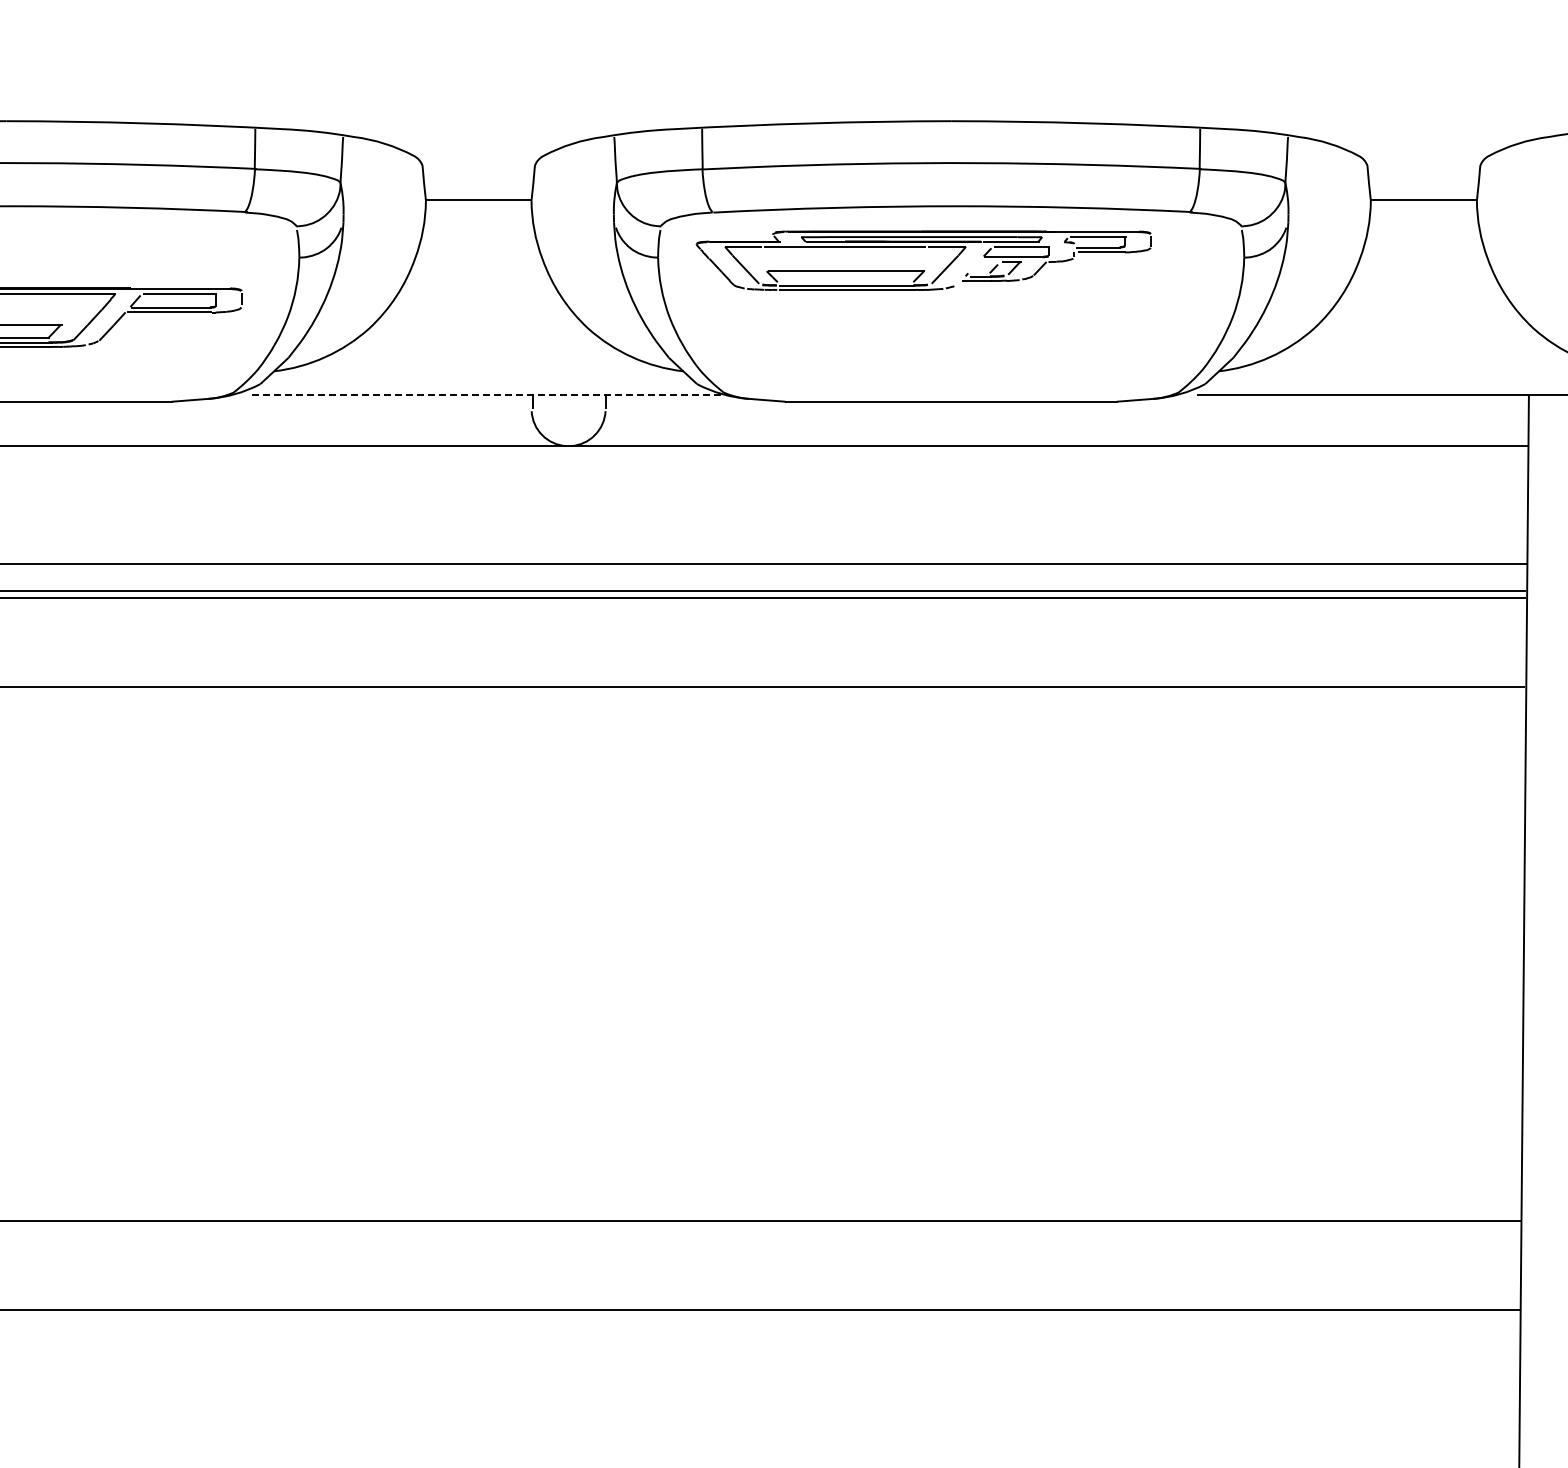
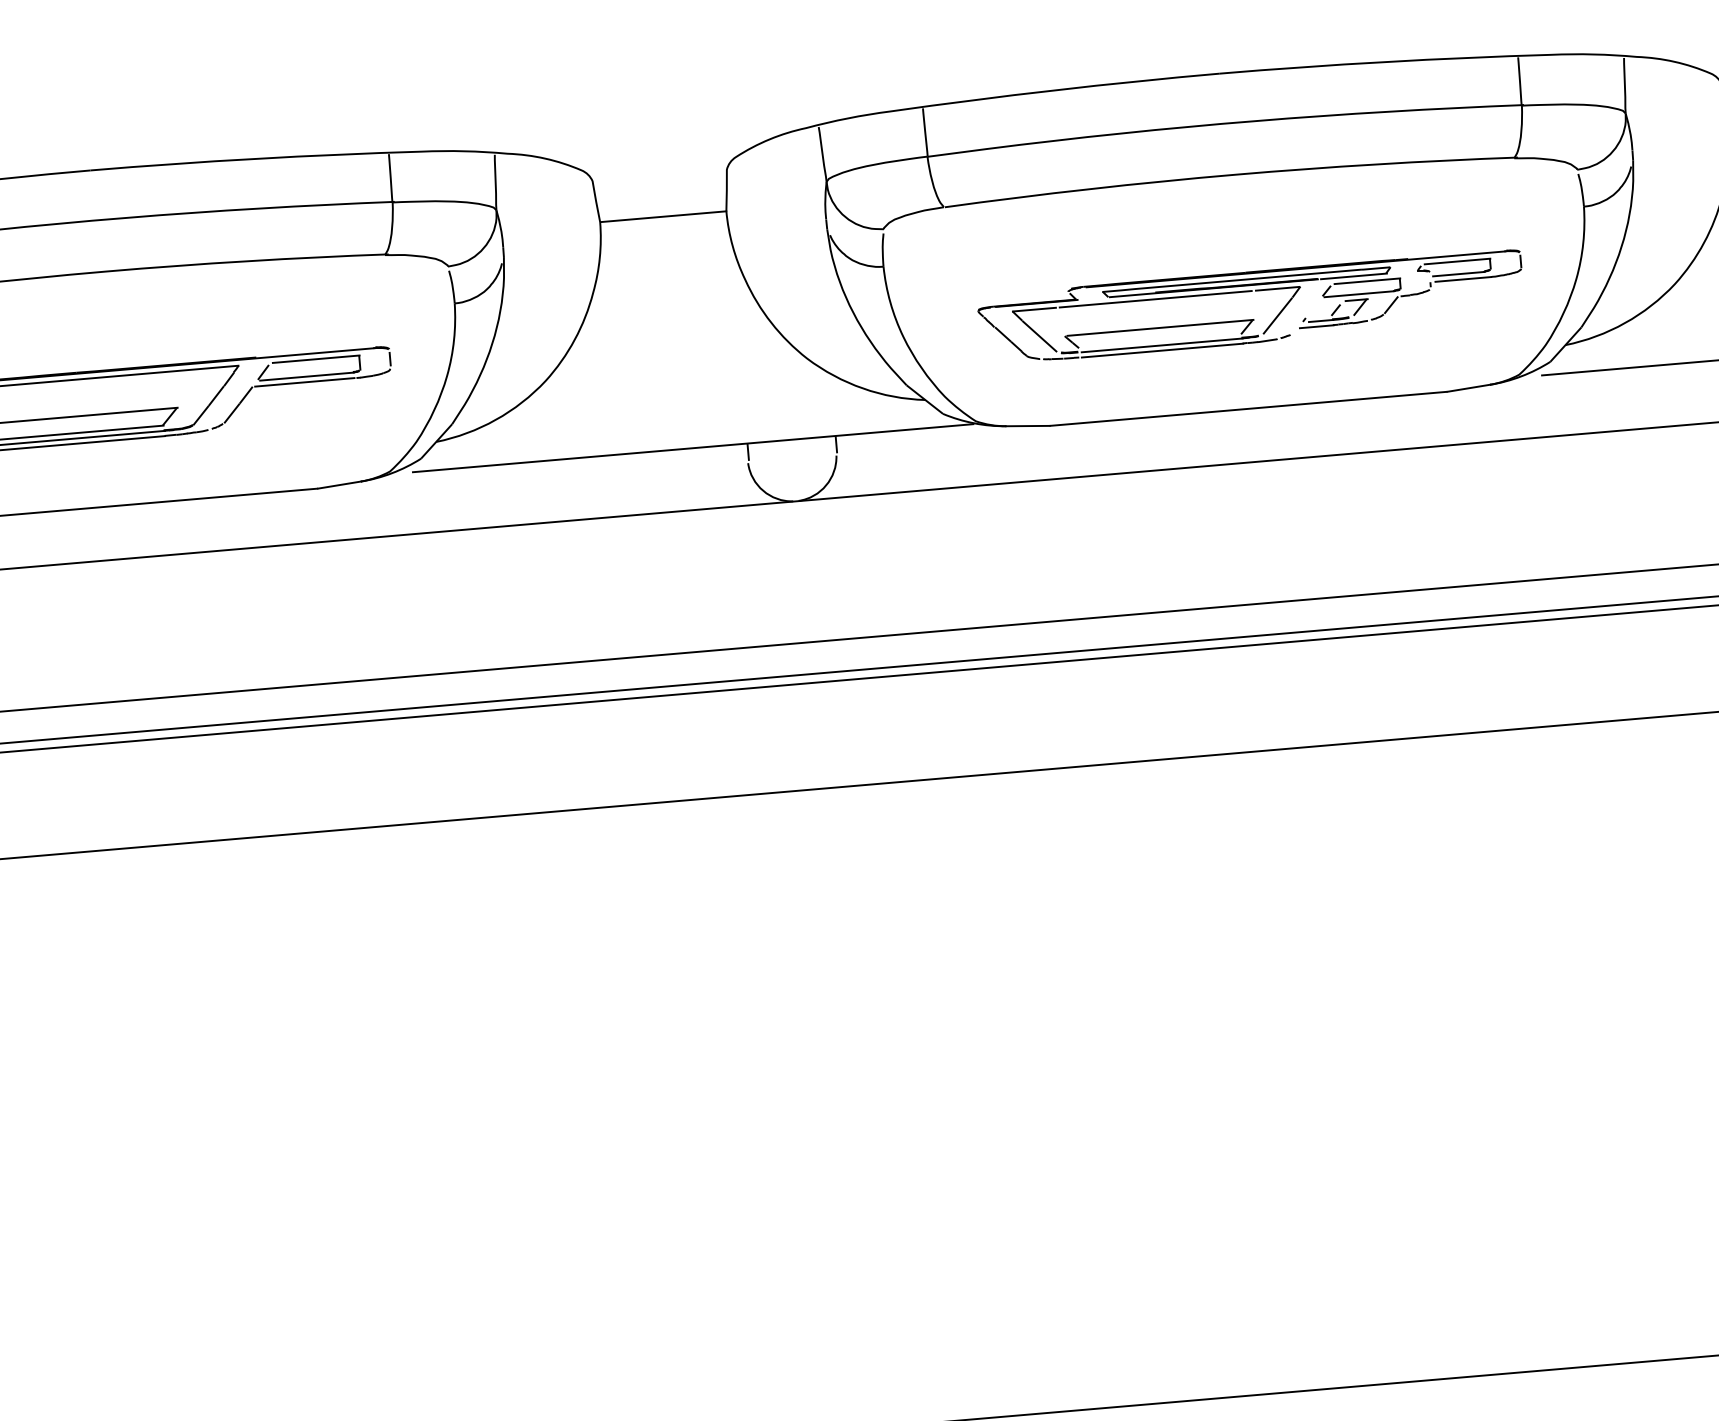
part: (923, 270) -> (1252, 319), moved
line: (487, 394) -> (693, 447), dashed -> solid

